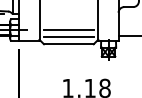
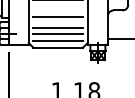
line: (68, 13) -> (57, 16), added
line: (68, 24) -> (57, 27), added

